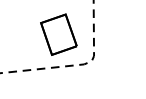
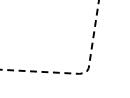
part: (58, 33) -> (63, 46), removed

